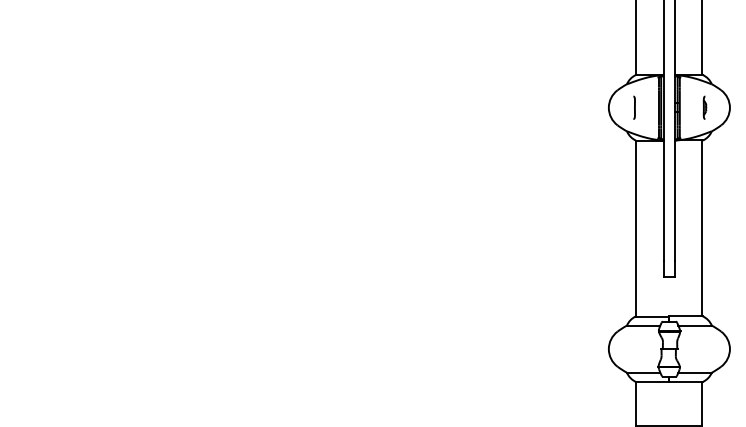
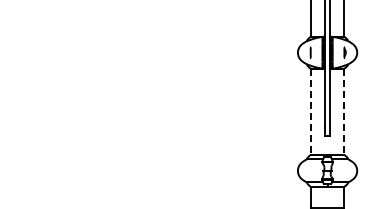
line: (636, 229) -> (311, 112), solid -> dashed
line: (701, 229) -> (343, 112), solid -> dashed

